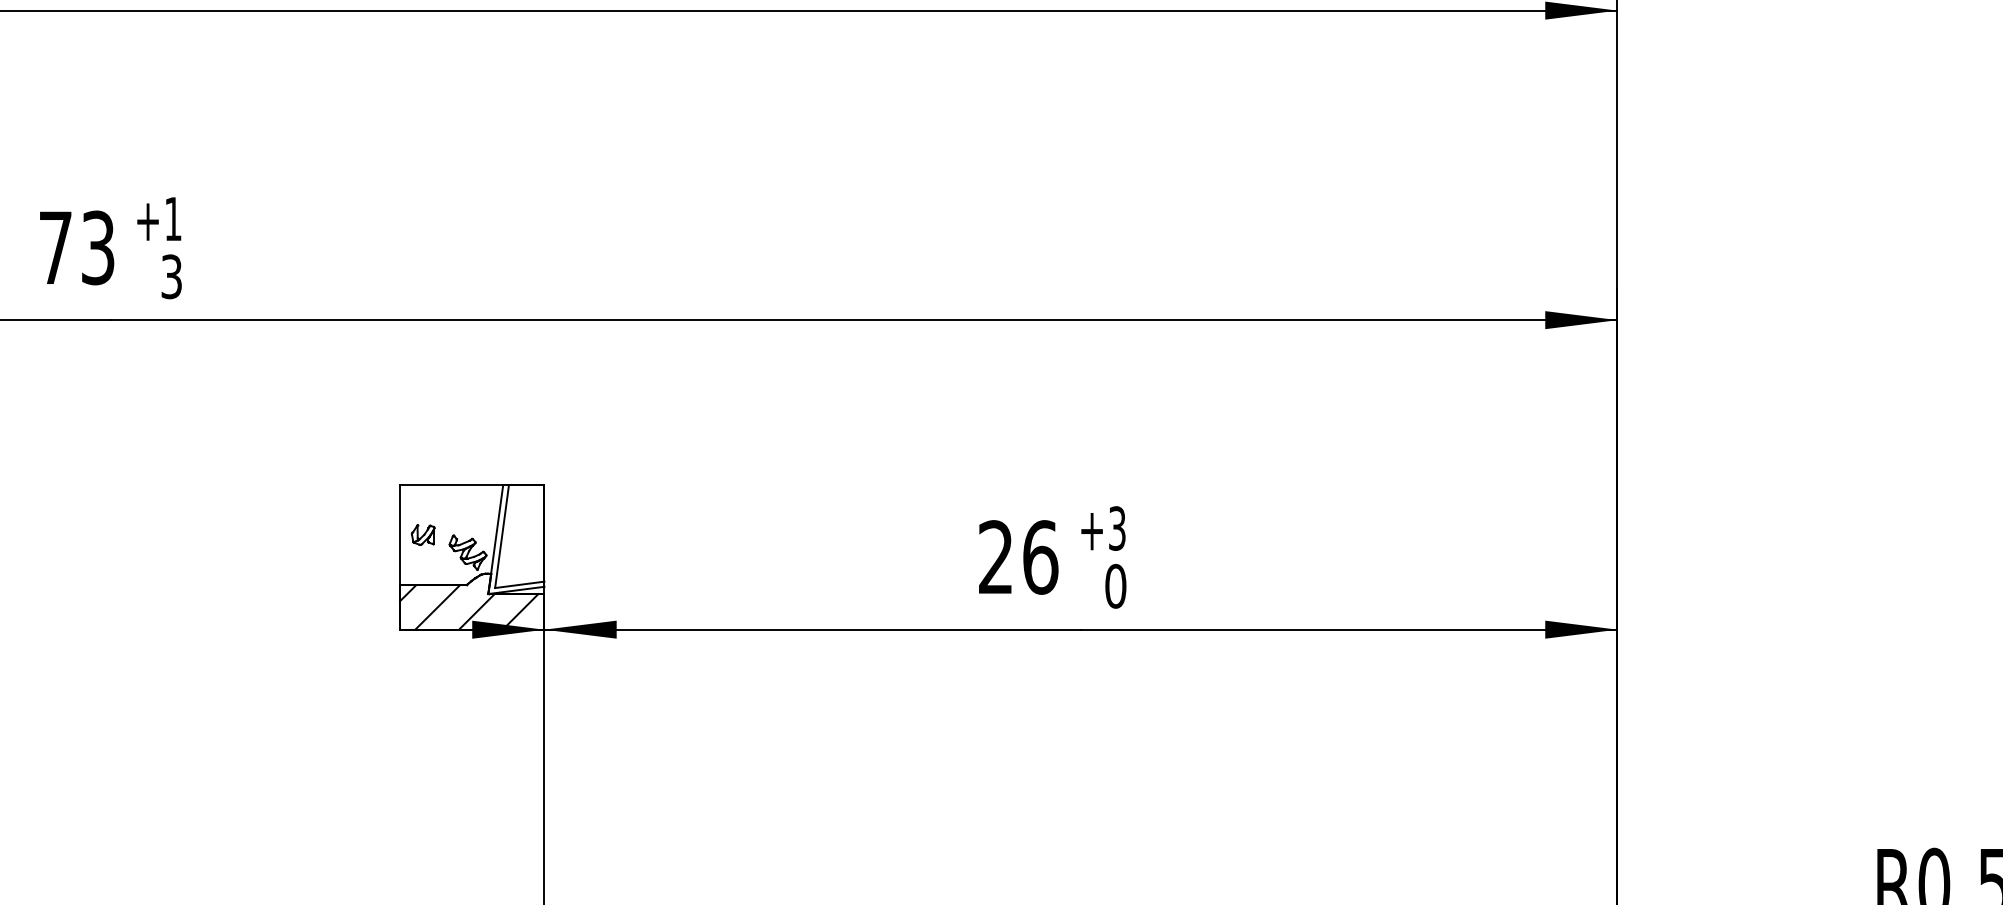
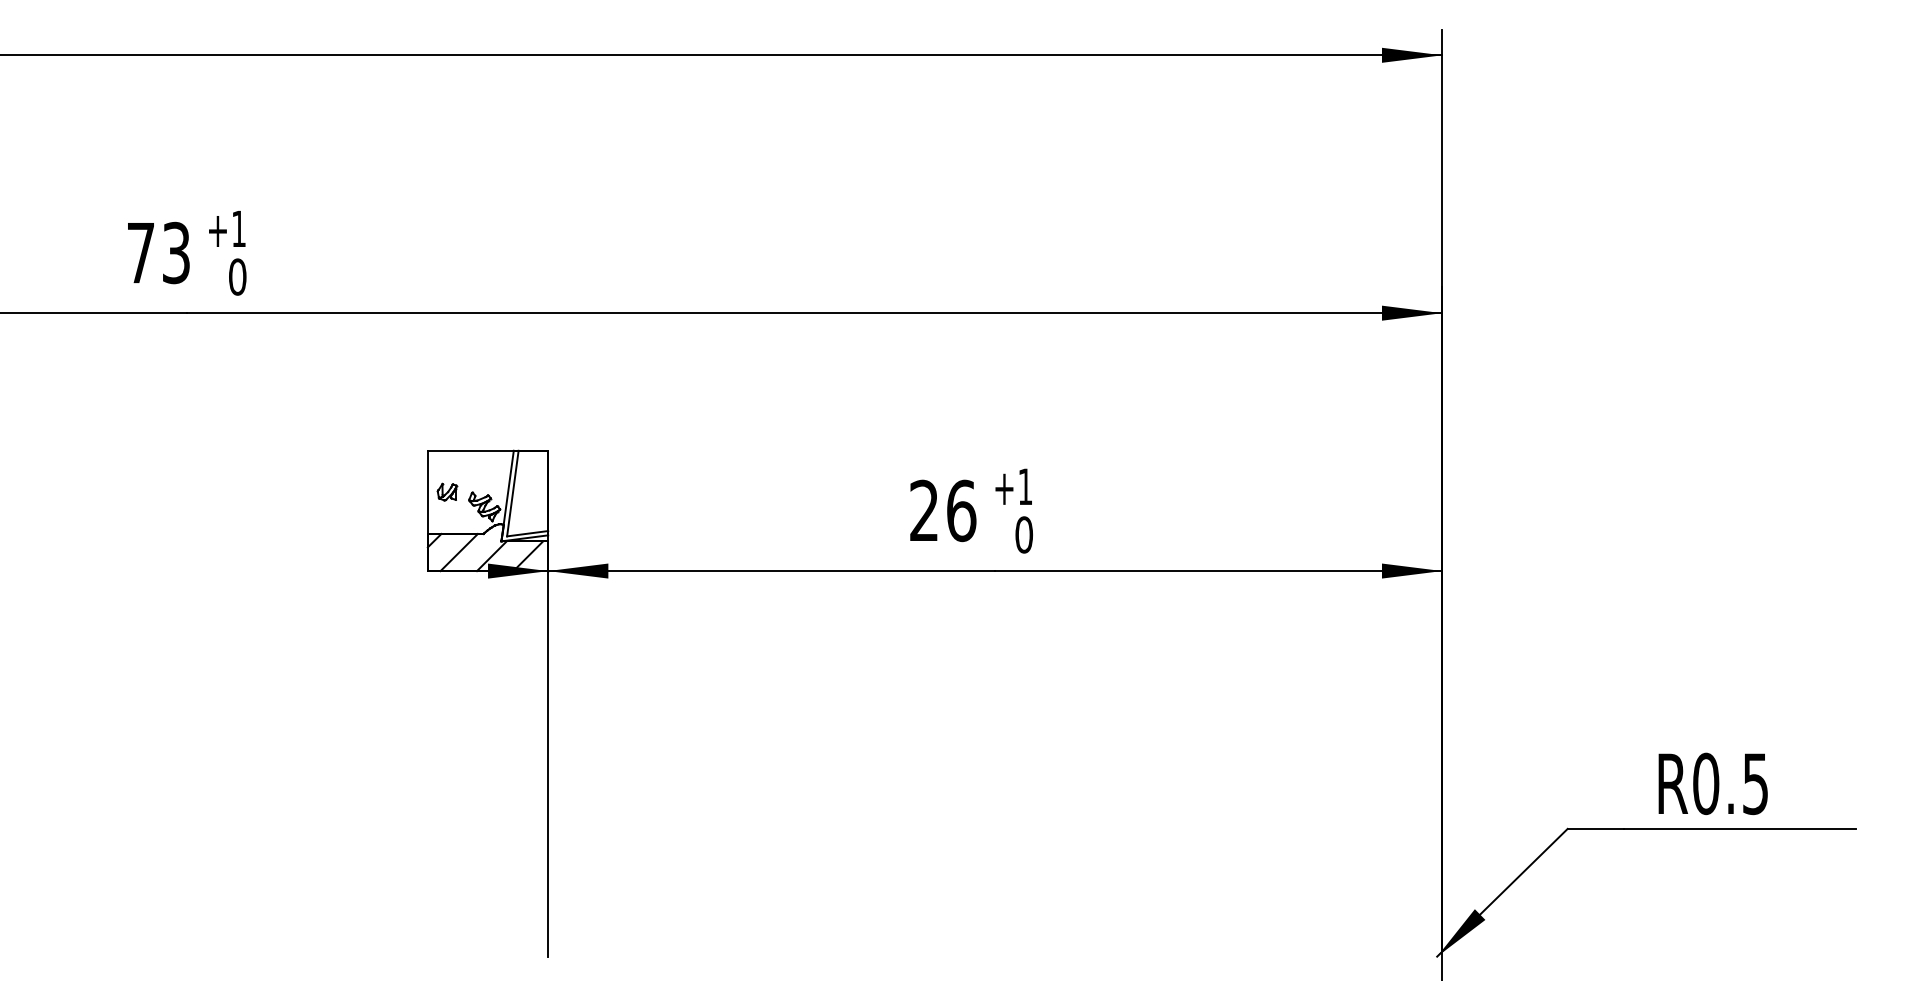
text: (171, 276) -> (237, 276), 3 -> 0
text: (1117, 528) -> (1025, 486), +3 -> +1

